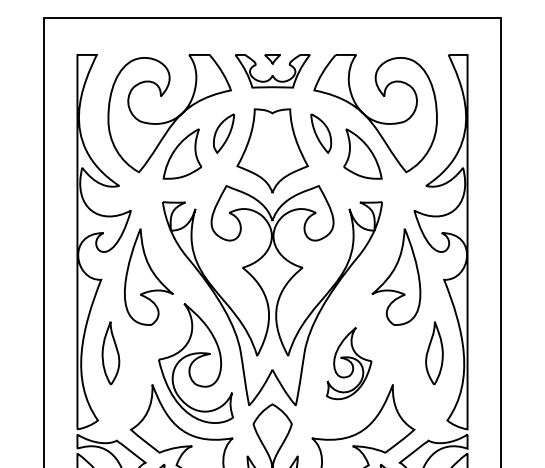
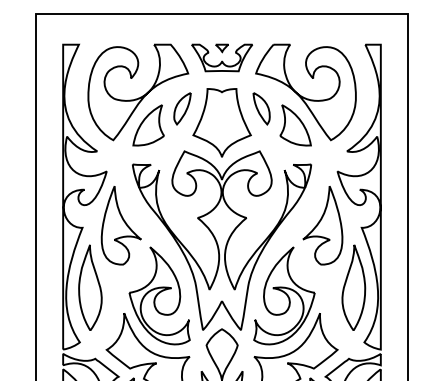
part: (111, 353) -> (90, 287), size x1.67
part: (433, 353) -> (353, 287), size x1.67
part: (349, 362) -> (284, 295), size x1.67

